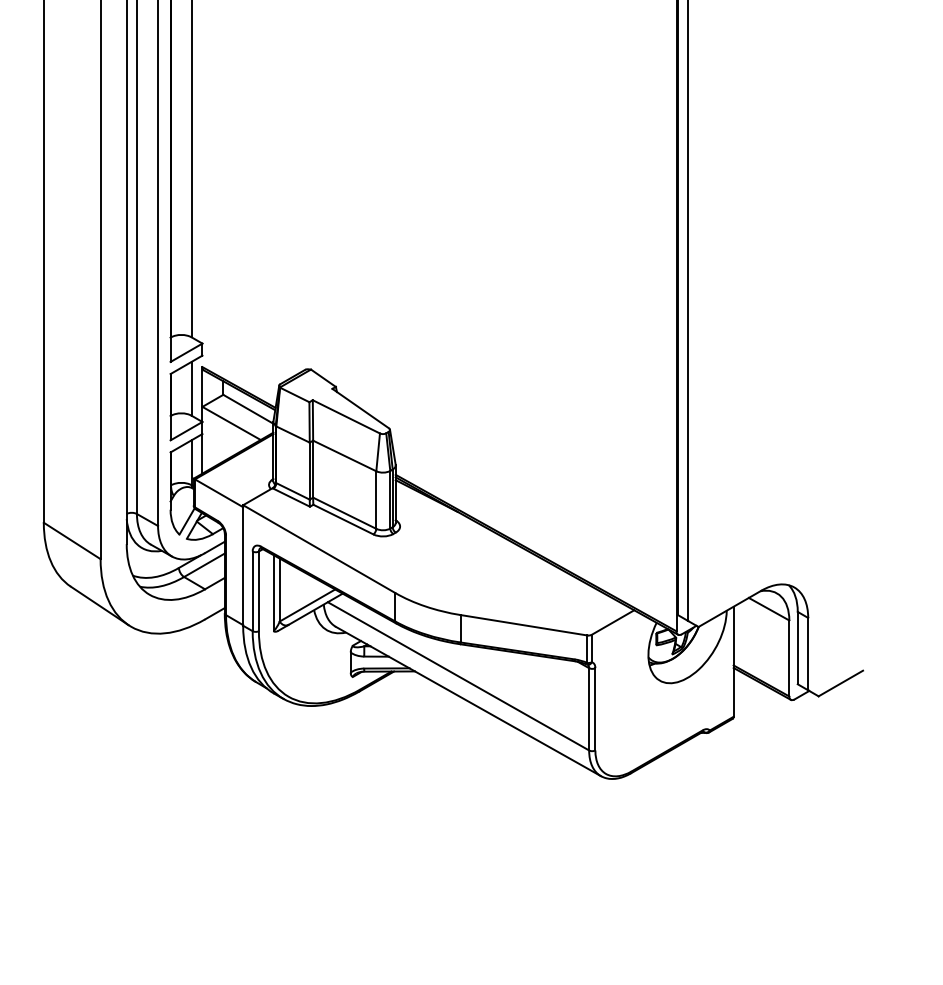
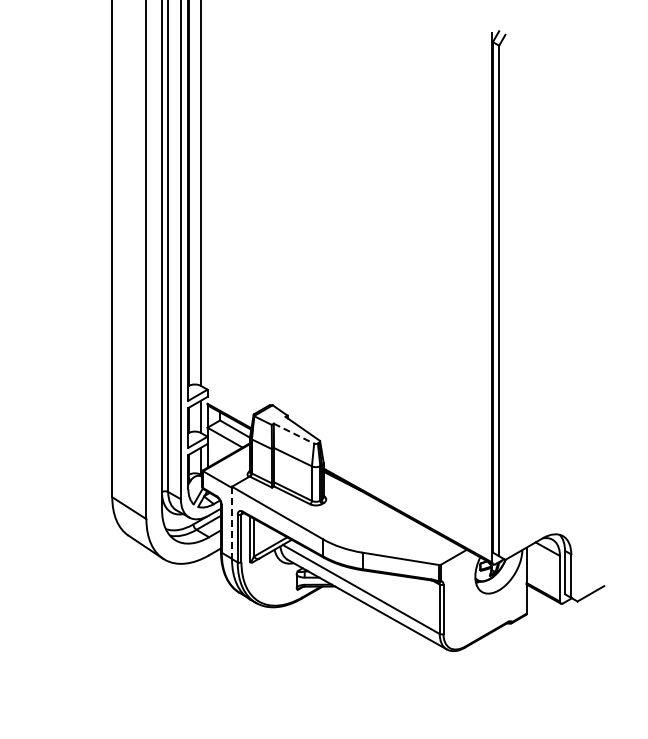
line: (347, 416) -> (294, 433), solid -> dashed
line: (243, 566) -> (232, 523), solid -> dashed

